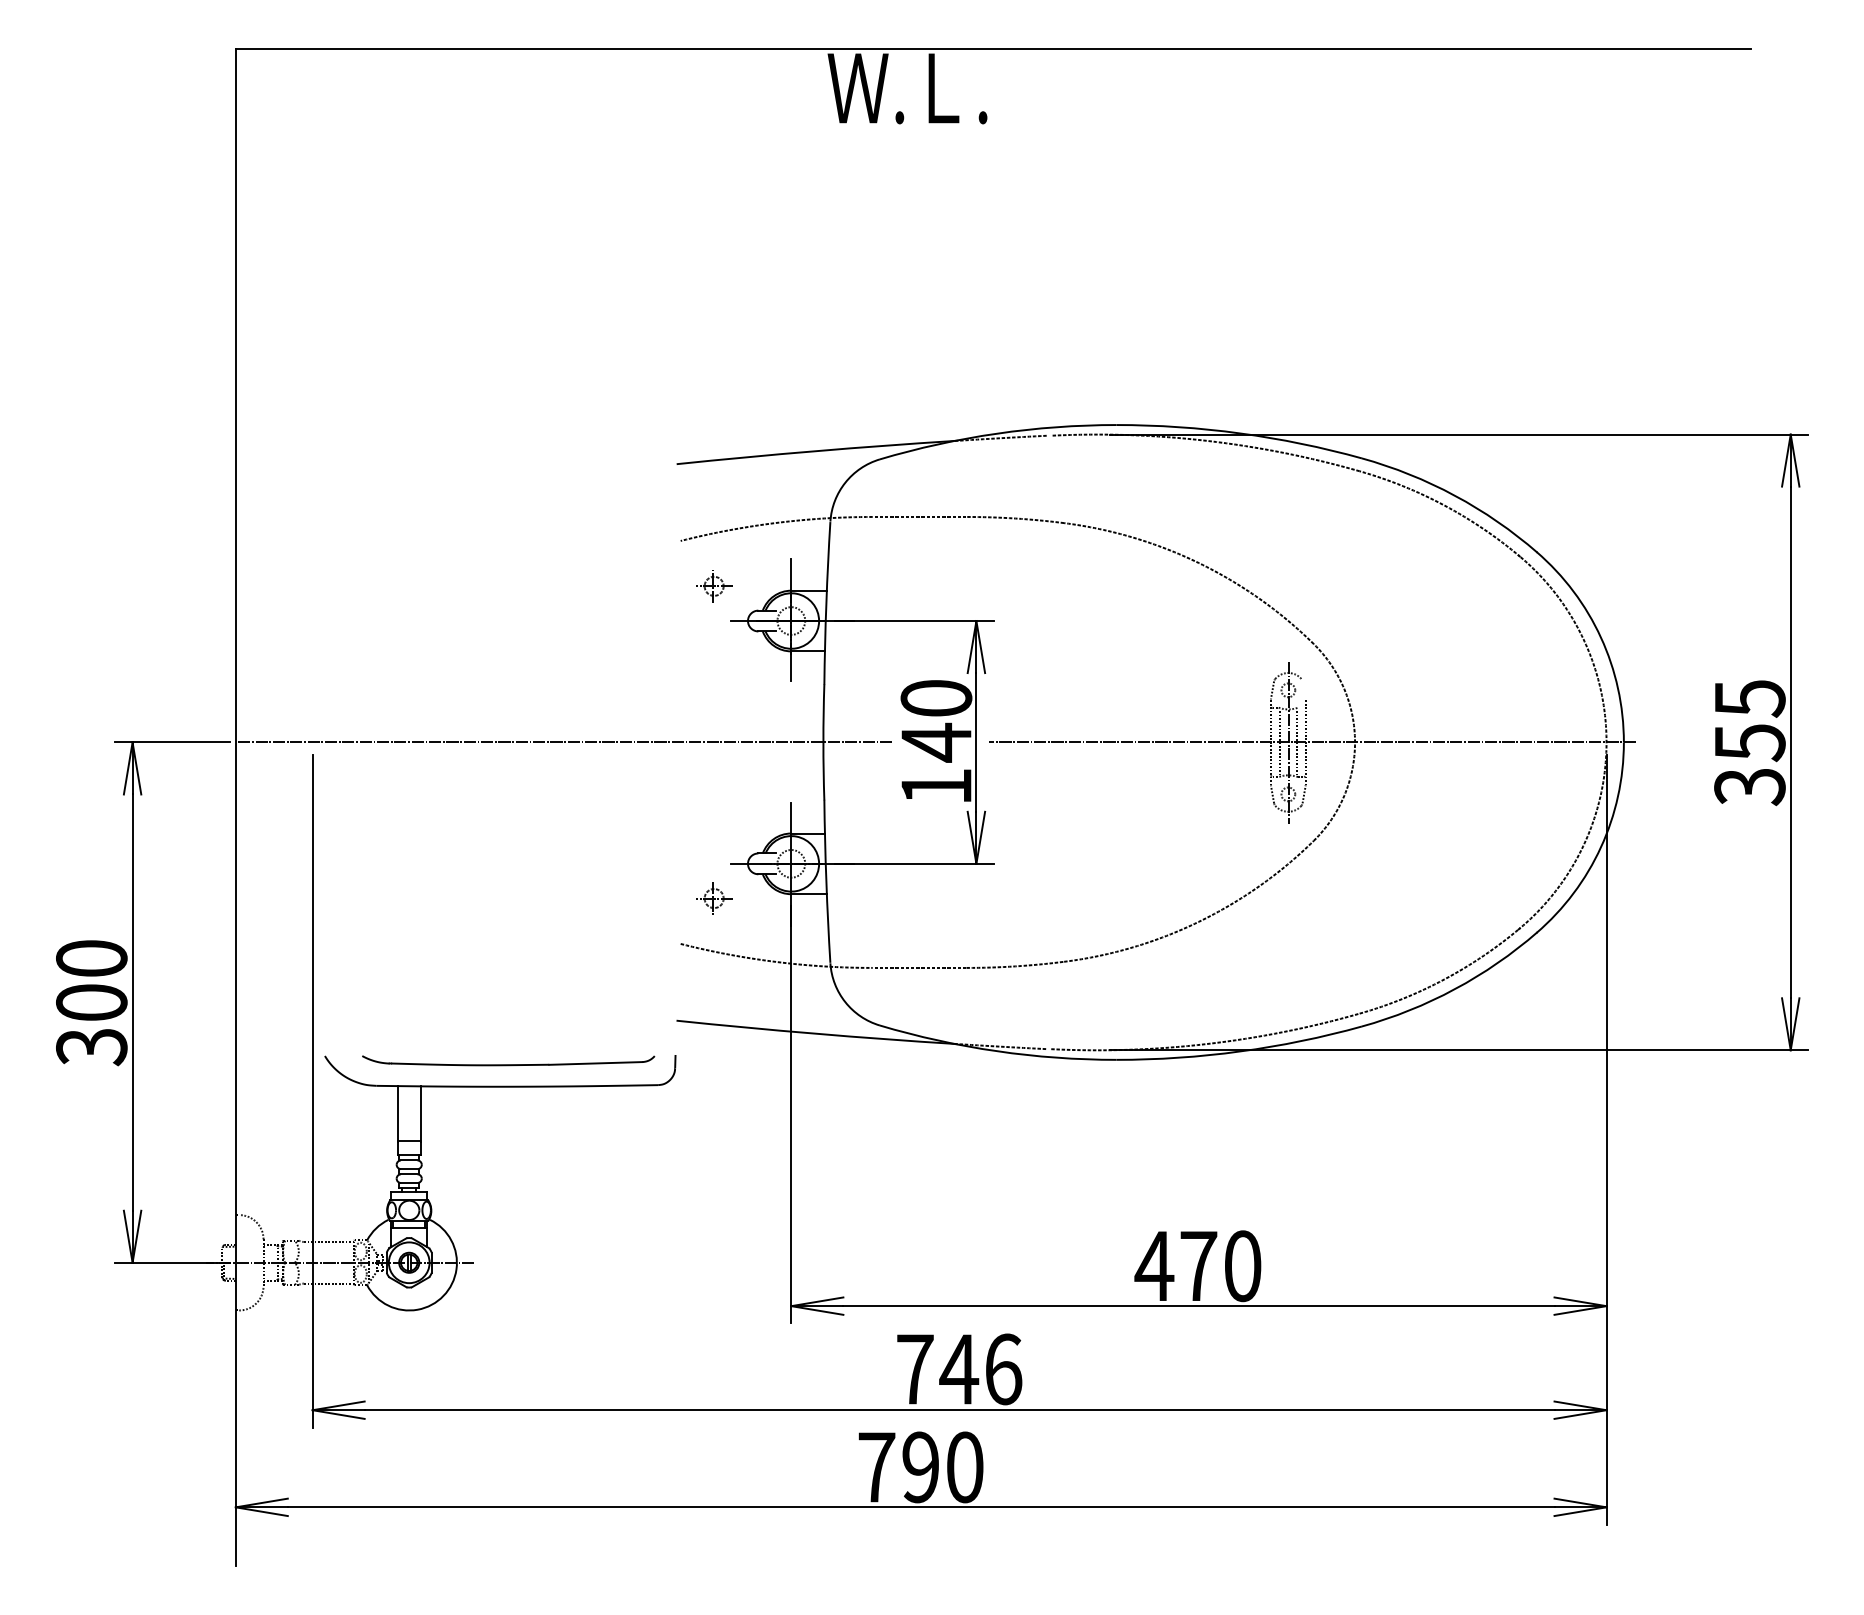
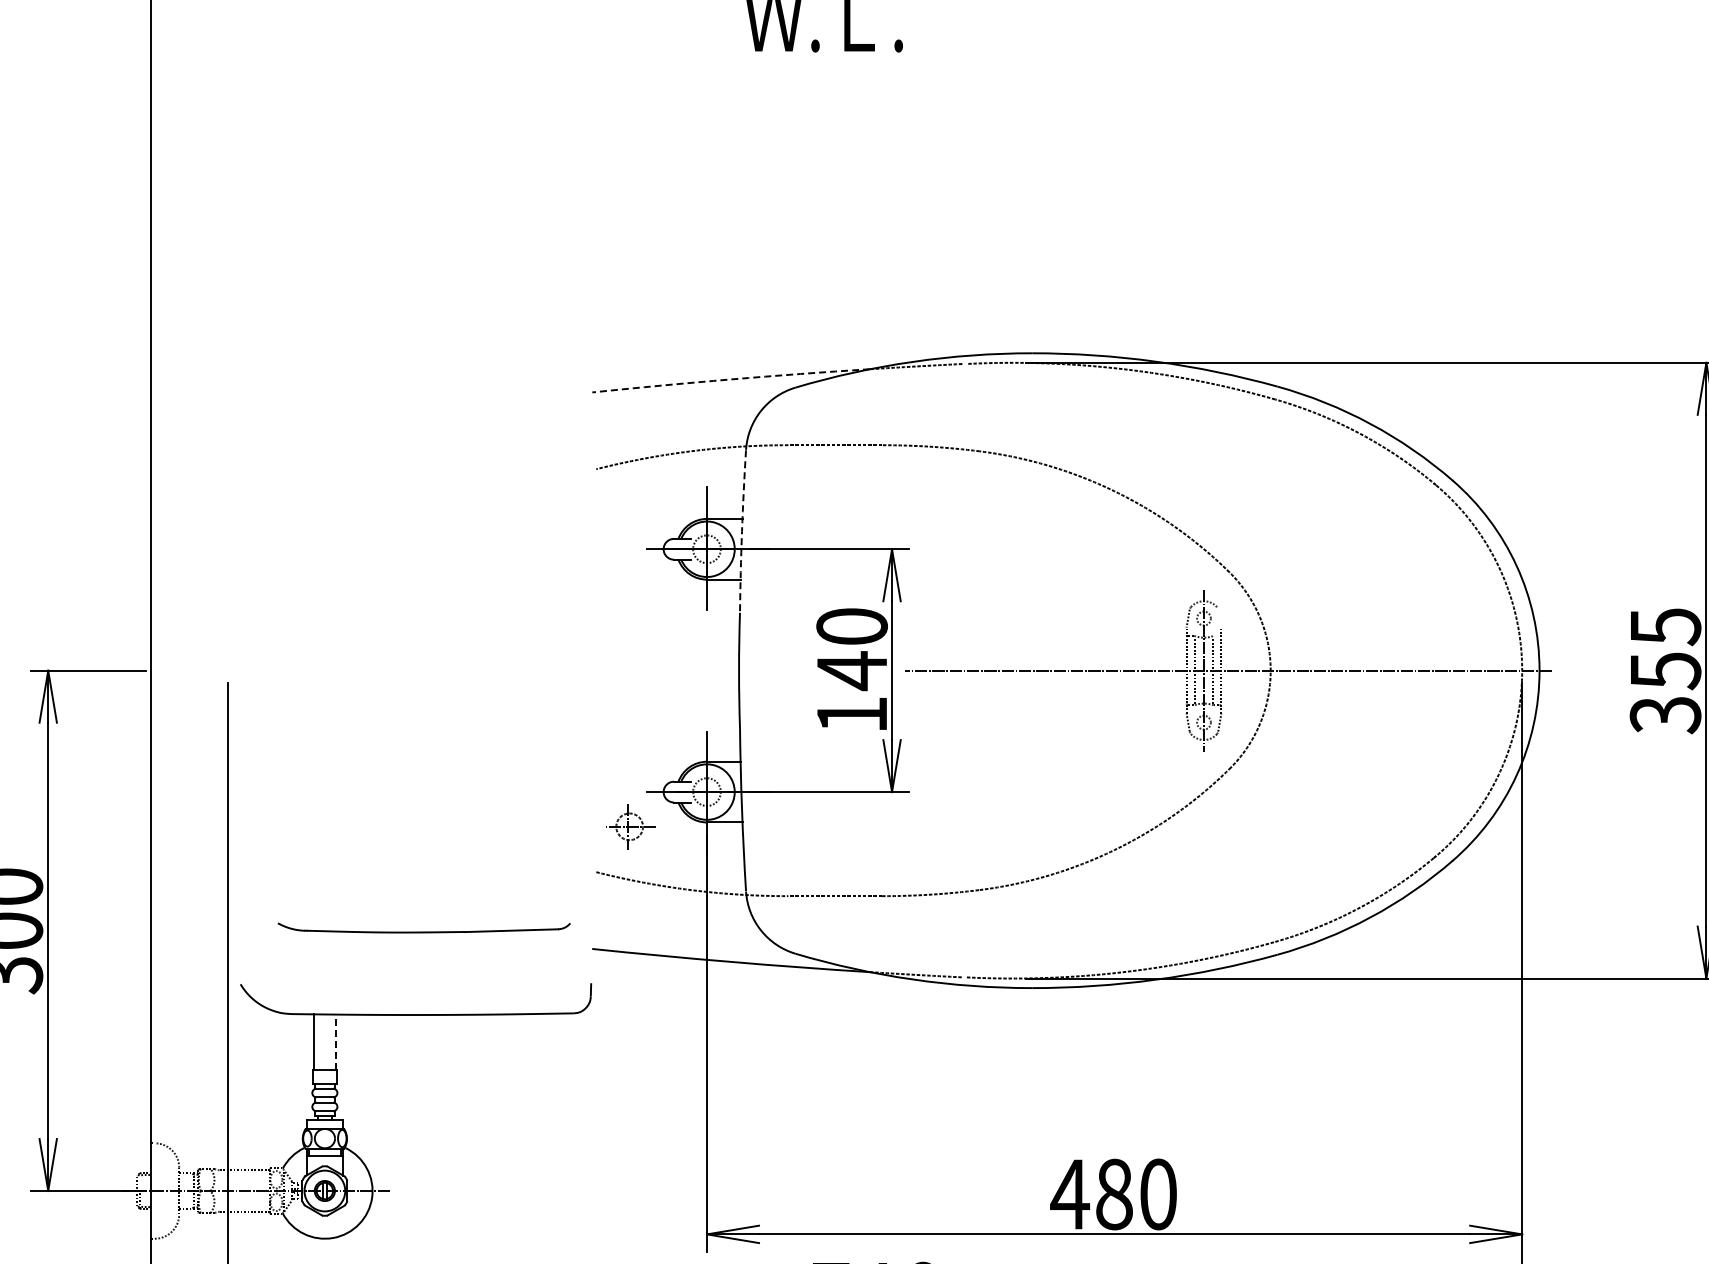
arc: (815, 451) -> (731, 379), solid -> dashed
part: (714, 586) -> (630, 514), removed
arc: (826, 603) -> (742, 531), solid -> dashed
line: (563, 742) -> (479, 670), removed
part: (714, 898) -> (630, 826), size x1.4
part: (508, 1060) -> (424, 927), moved
line: (420, 1114) -> (336, 1042), solid -> dashed
text: (1198, 1266) -> (1114, 1194), 470 -> 480

